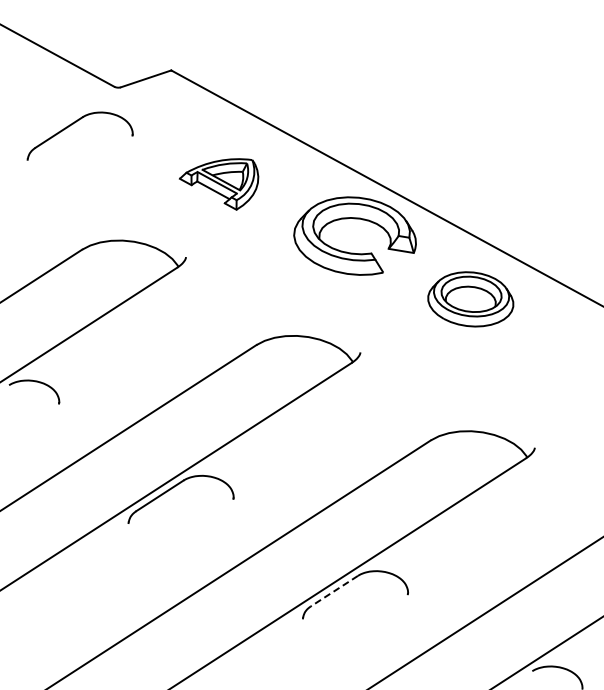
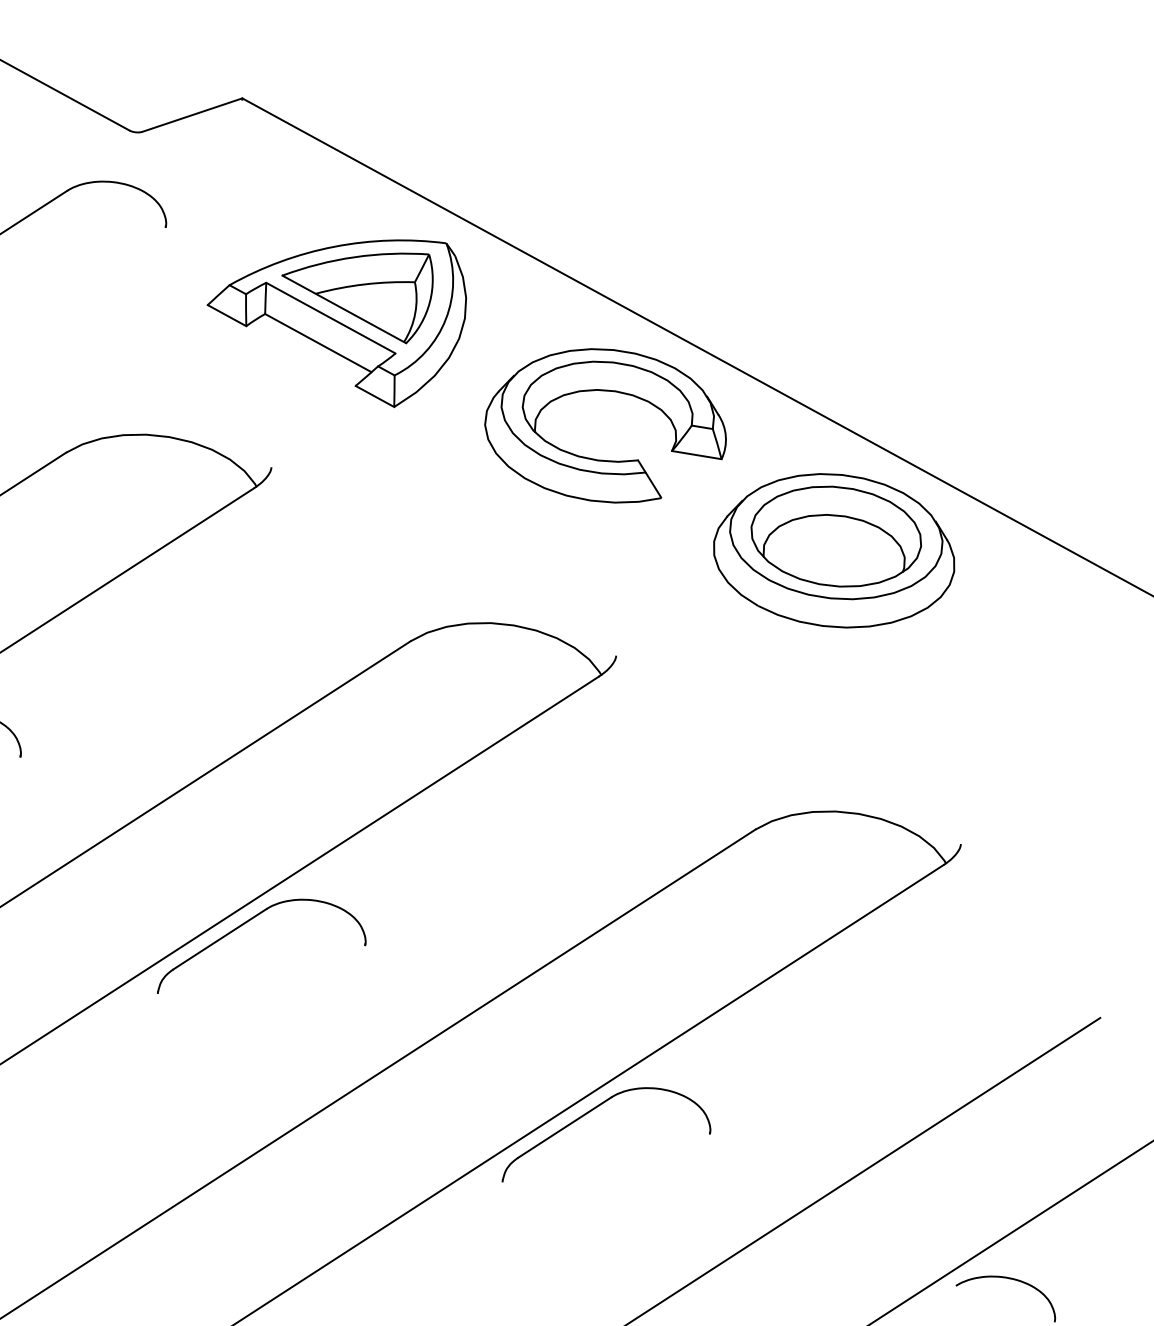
part: (218, 184) -> (335, 323), size x1.67
part: (470, 299) -> (833, 551), size x1.43
line: (333, 591) -> (562, 1128), dashed -> solid

